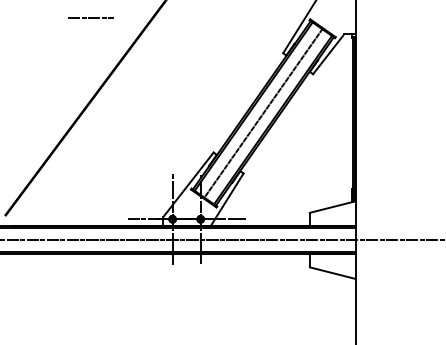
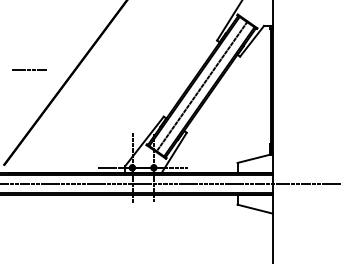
line: (90, 17) -> (28, 69), moved

